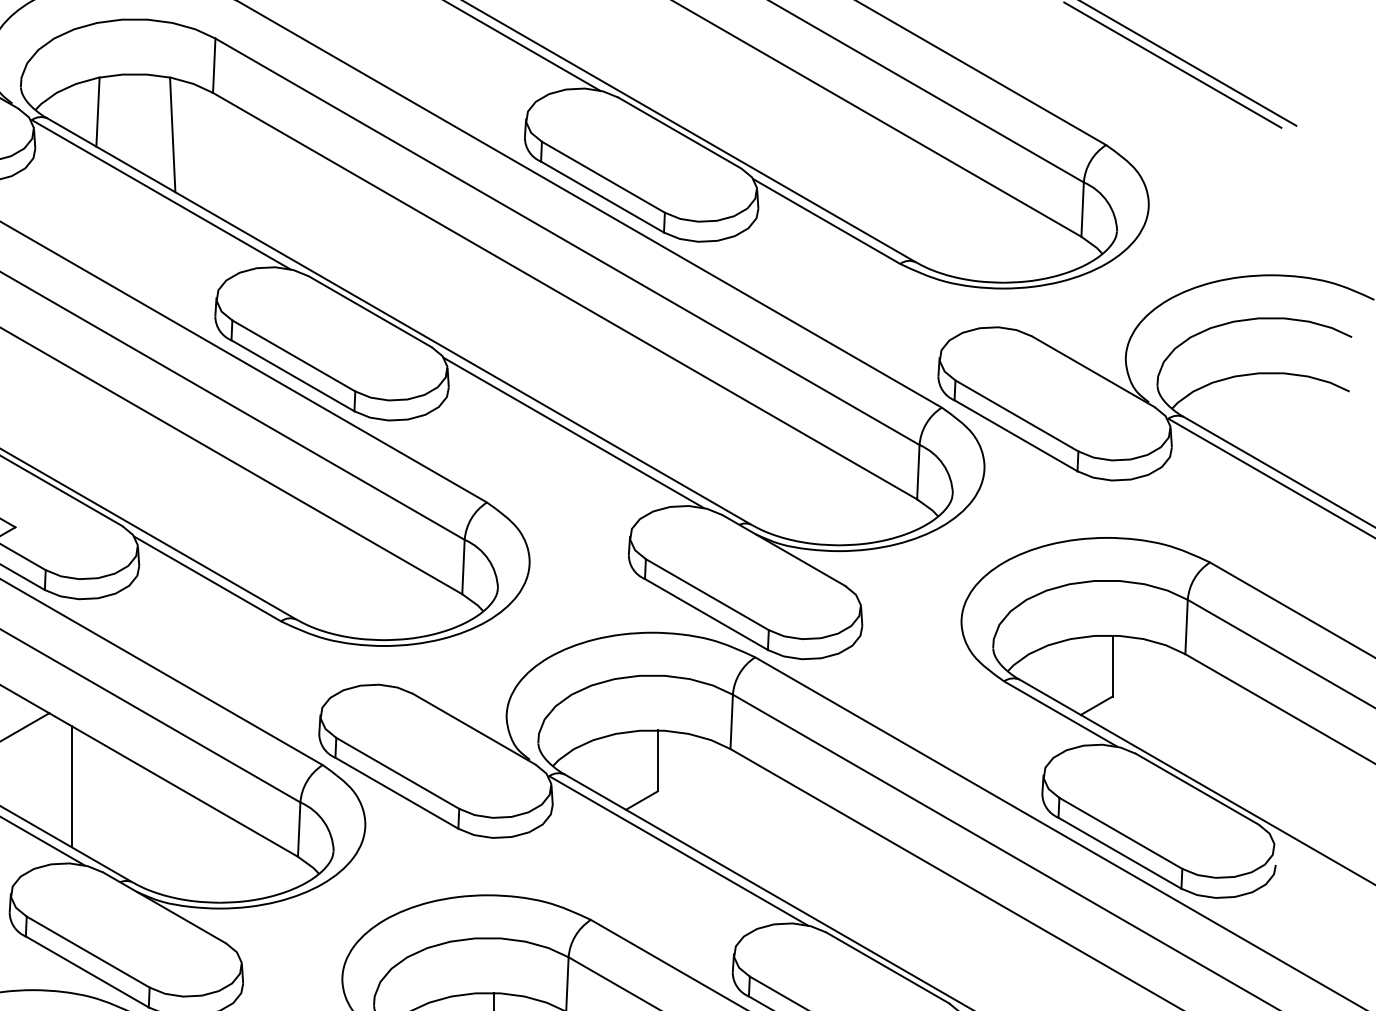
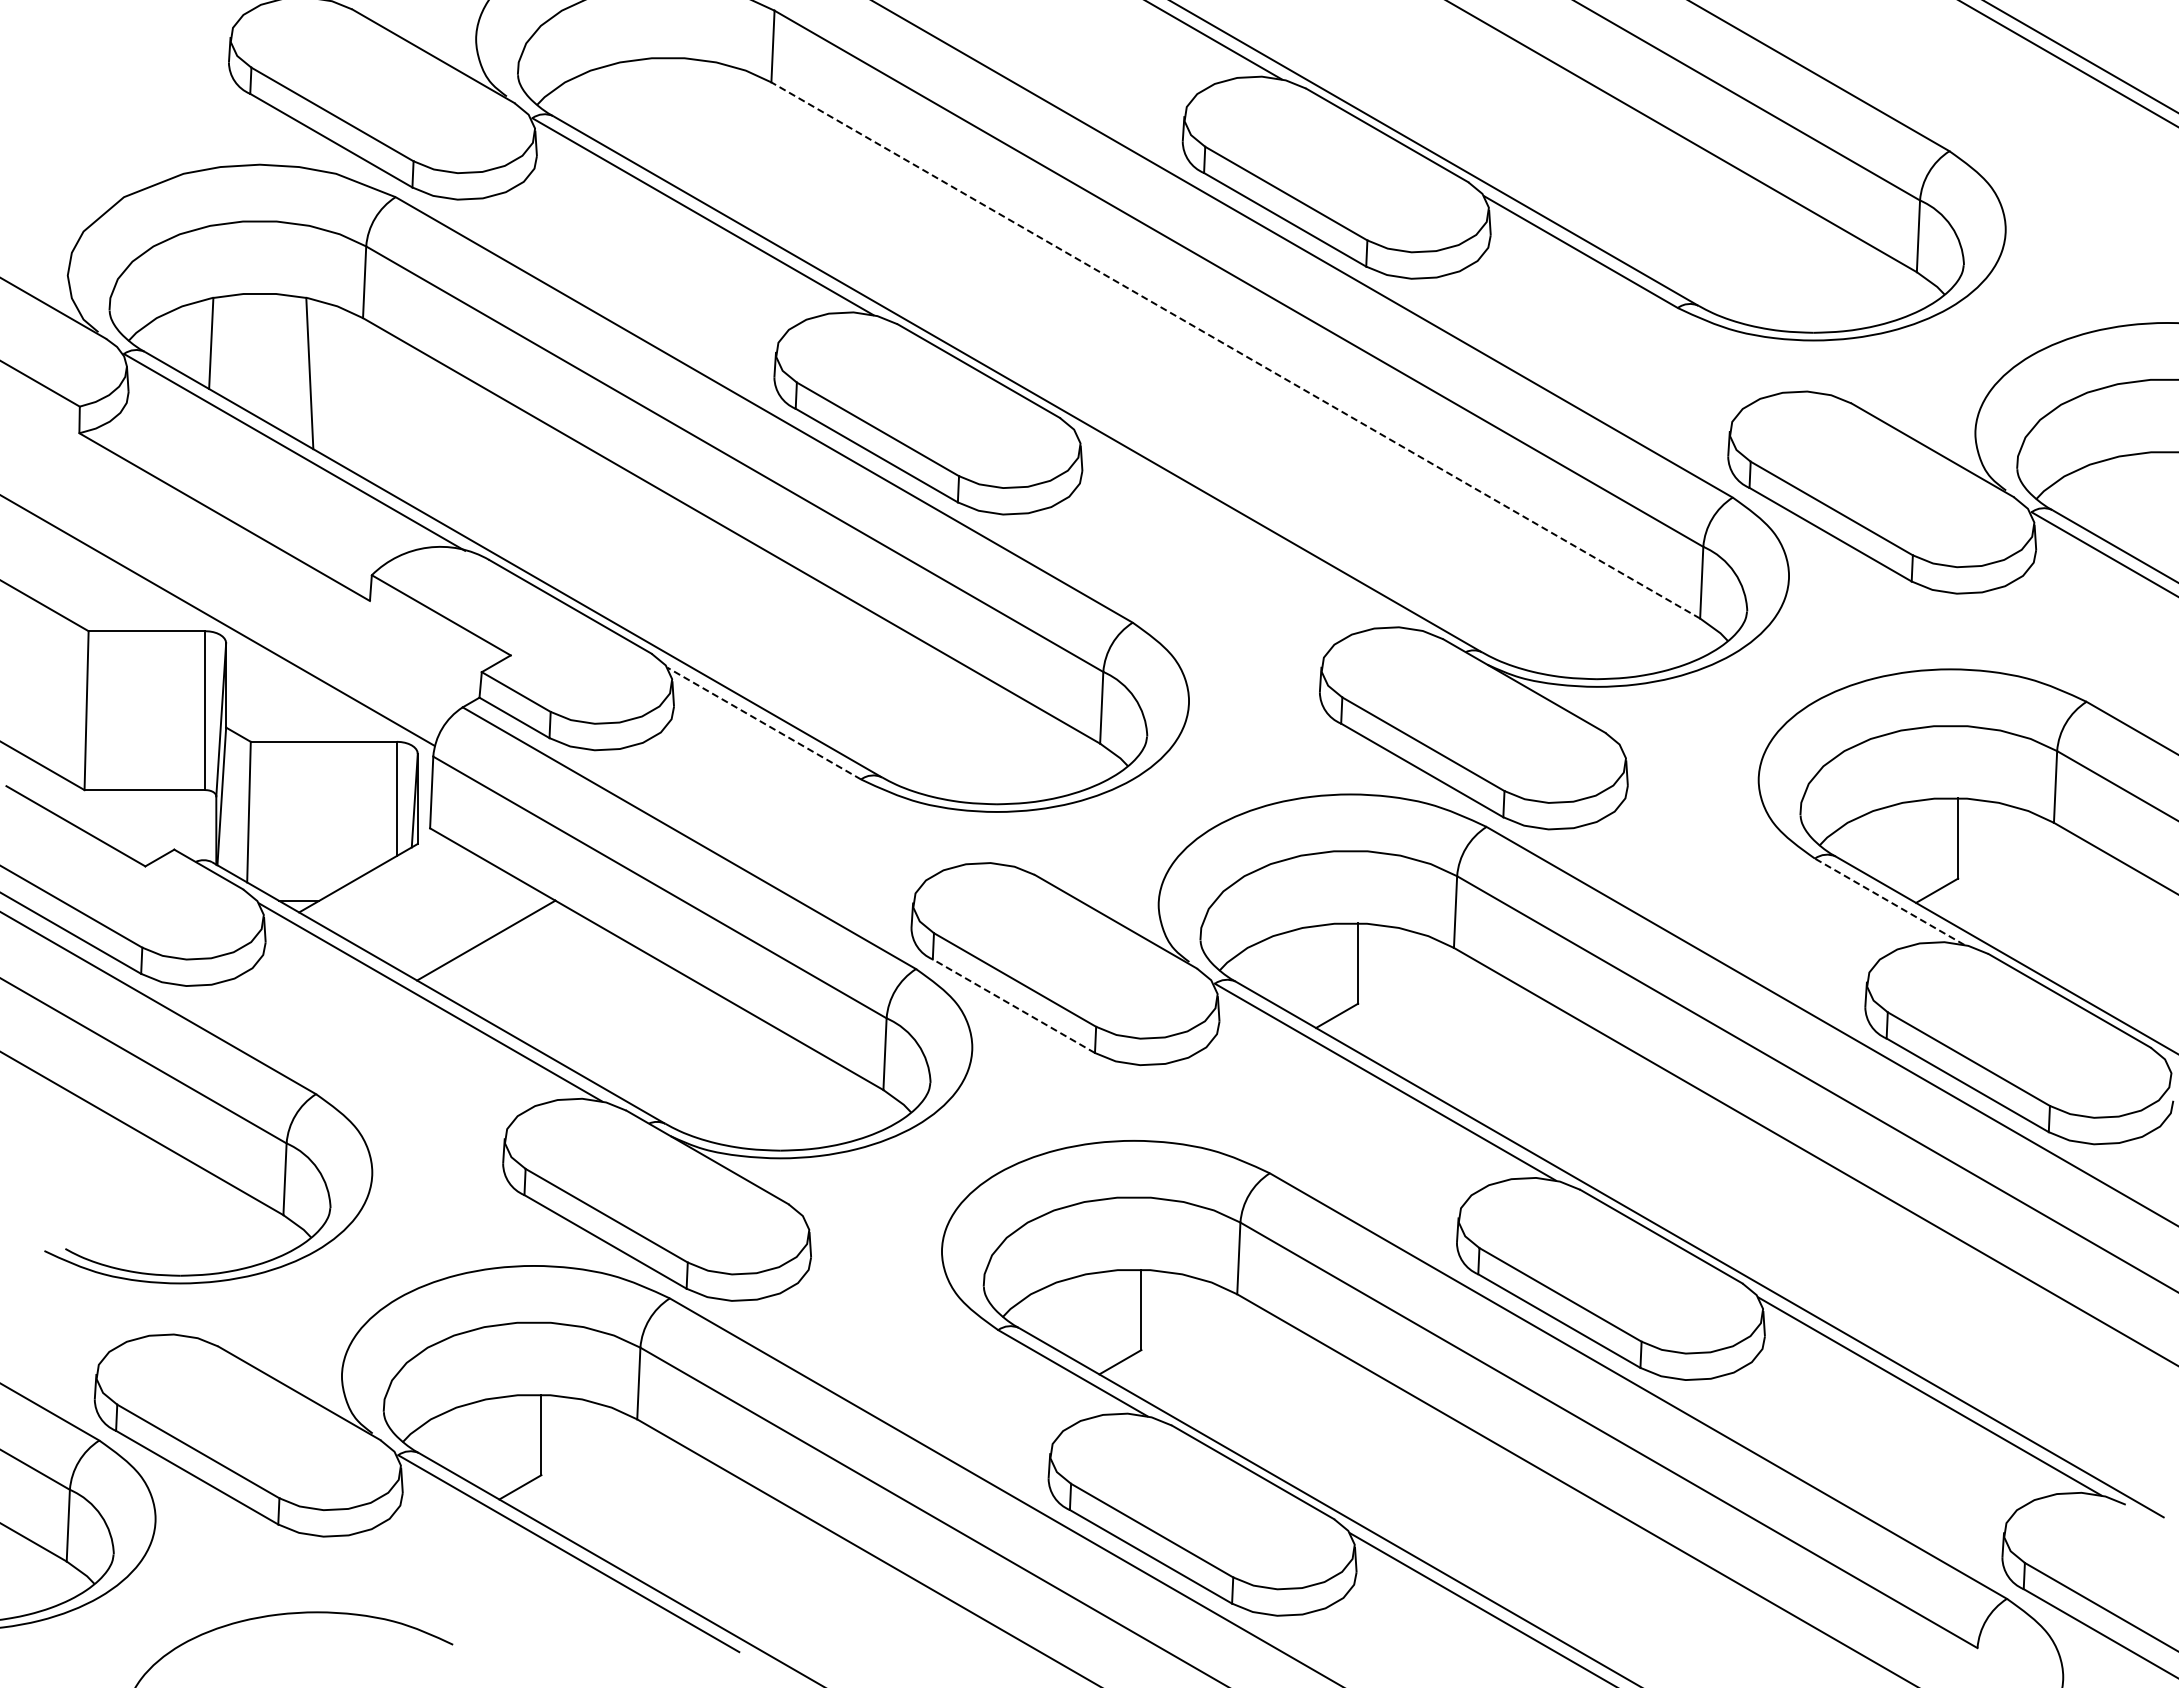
line: (97, 111) -> (619, 107), removed
line: (172, 134) -> (717, 137), removed
line: (564, 296) -> (1235, 350), solid -> dashed
line: (573, 432) -> (1246, 530), removed
line: (207, 578) -> (764, 723), solid -> dashed
line: (1060, 713) -> (1889, 901), solid -> dashed
line: (71, 786) -> (584, 997), removed
line: (396, 793) -> (1013, 1006), solid -> dashed

